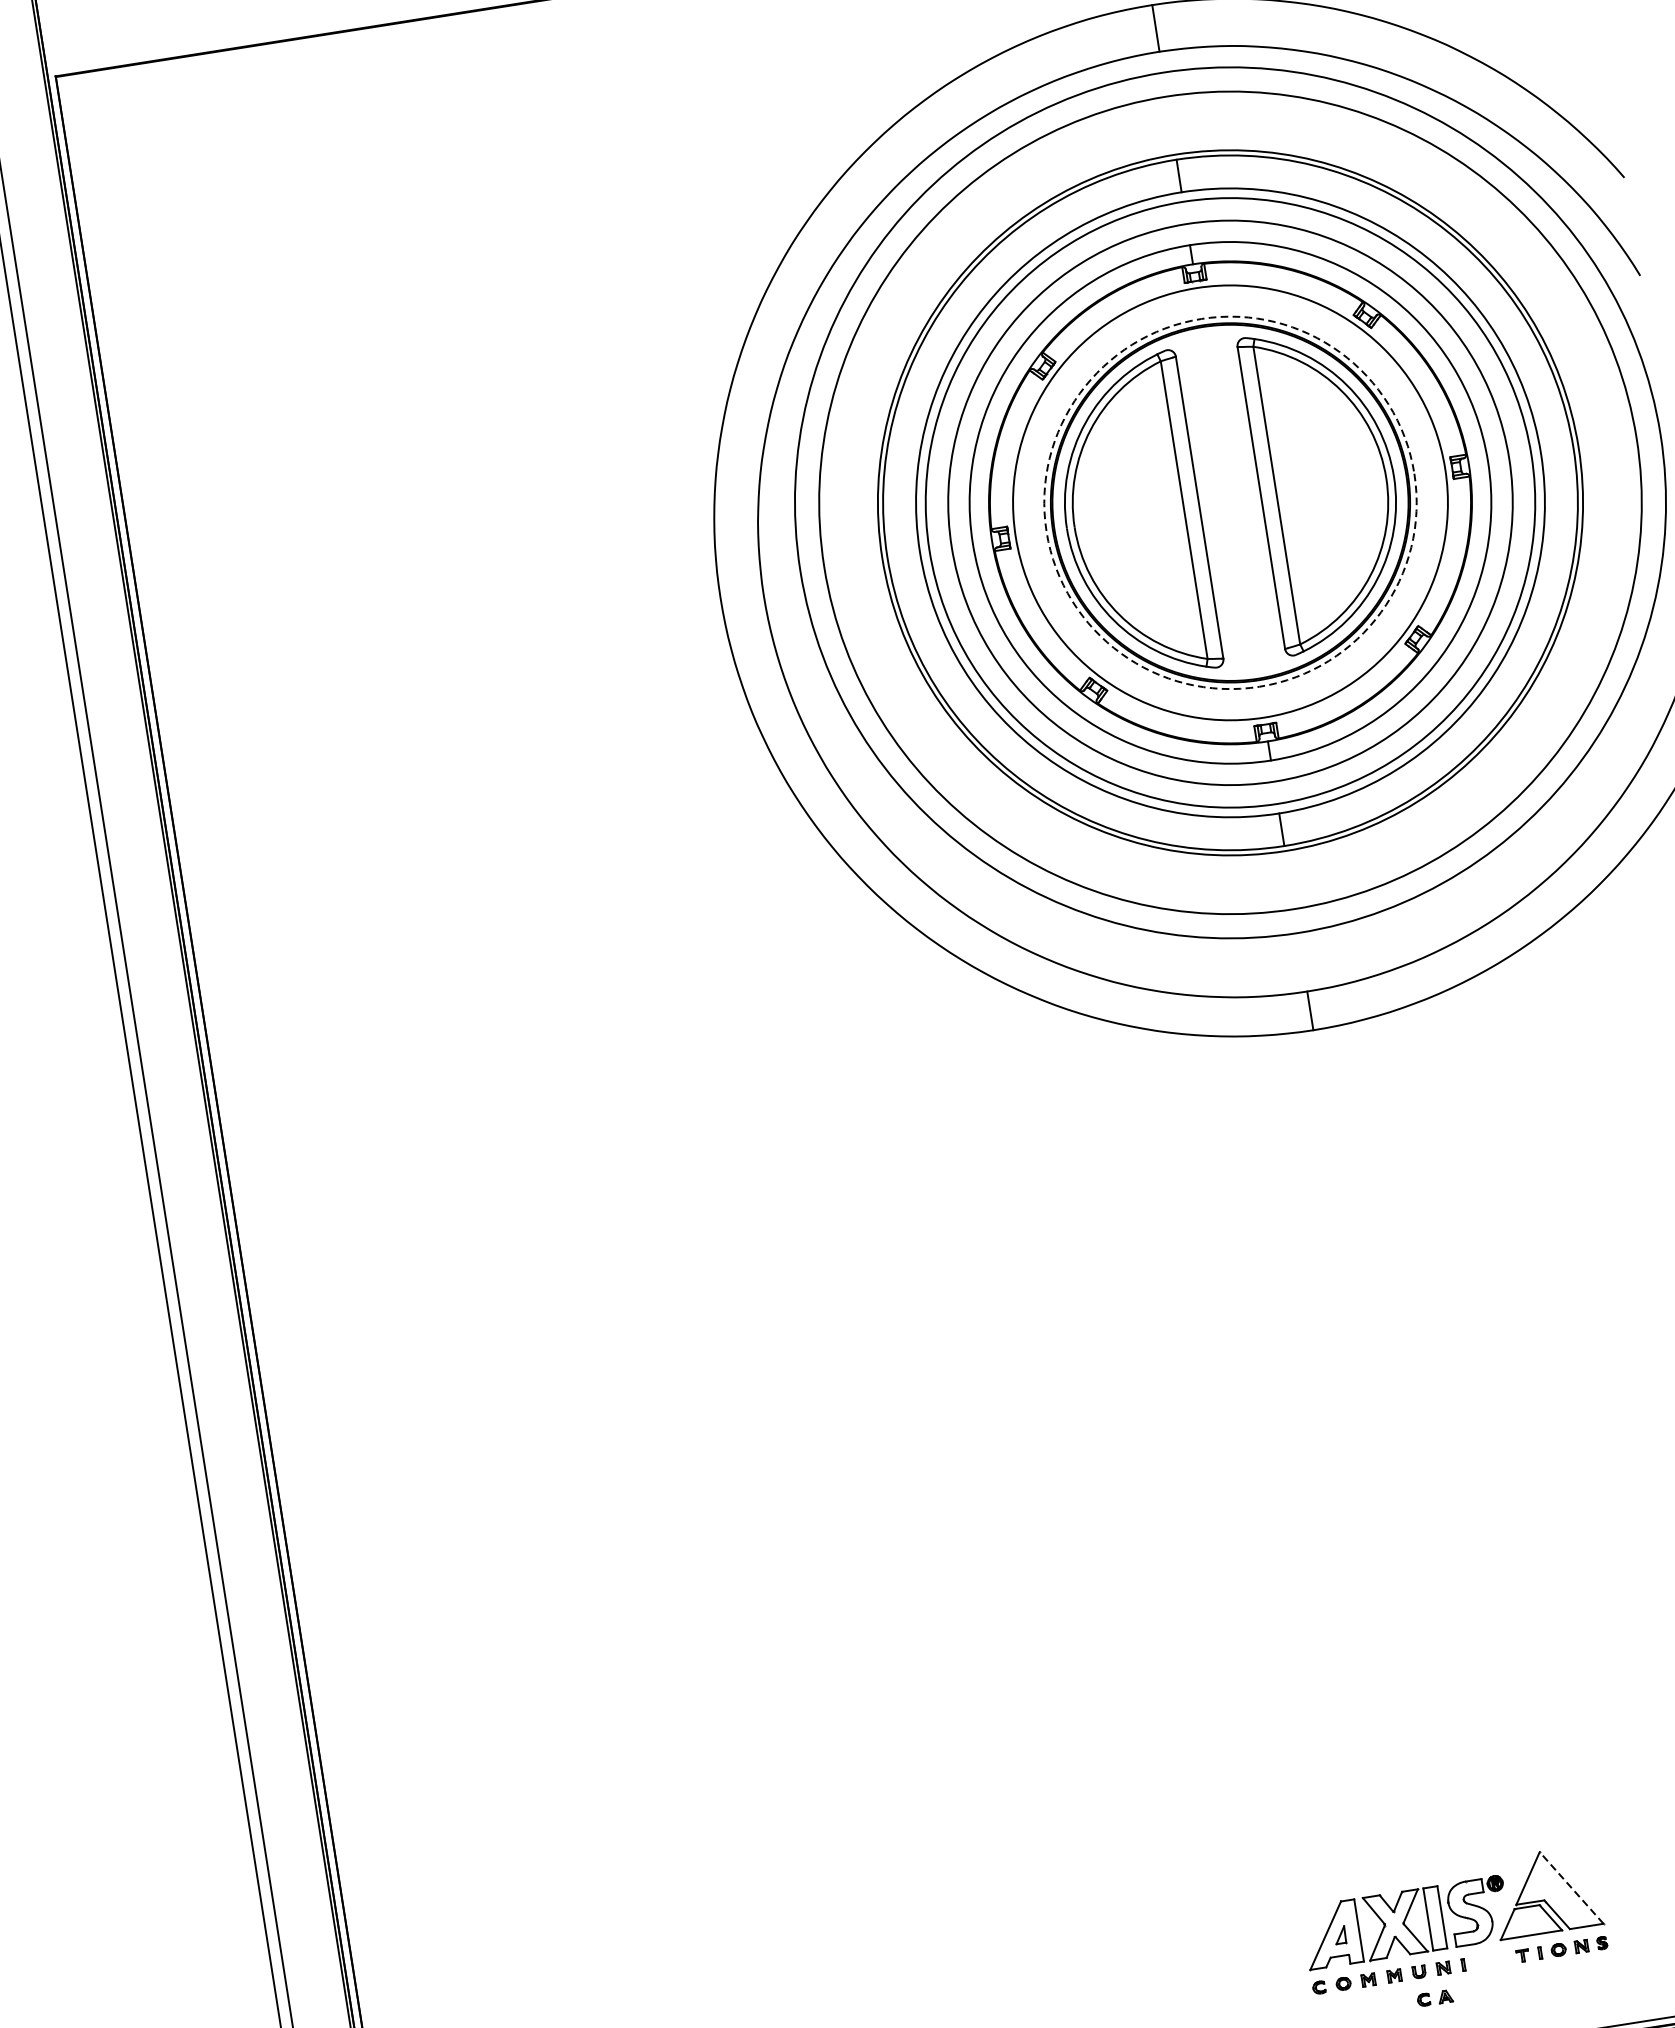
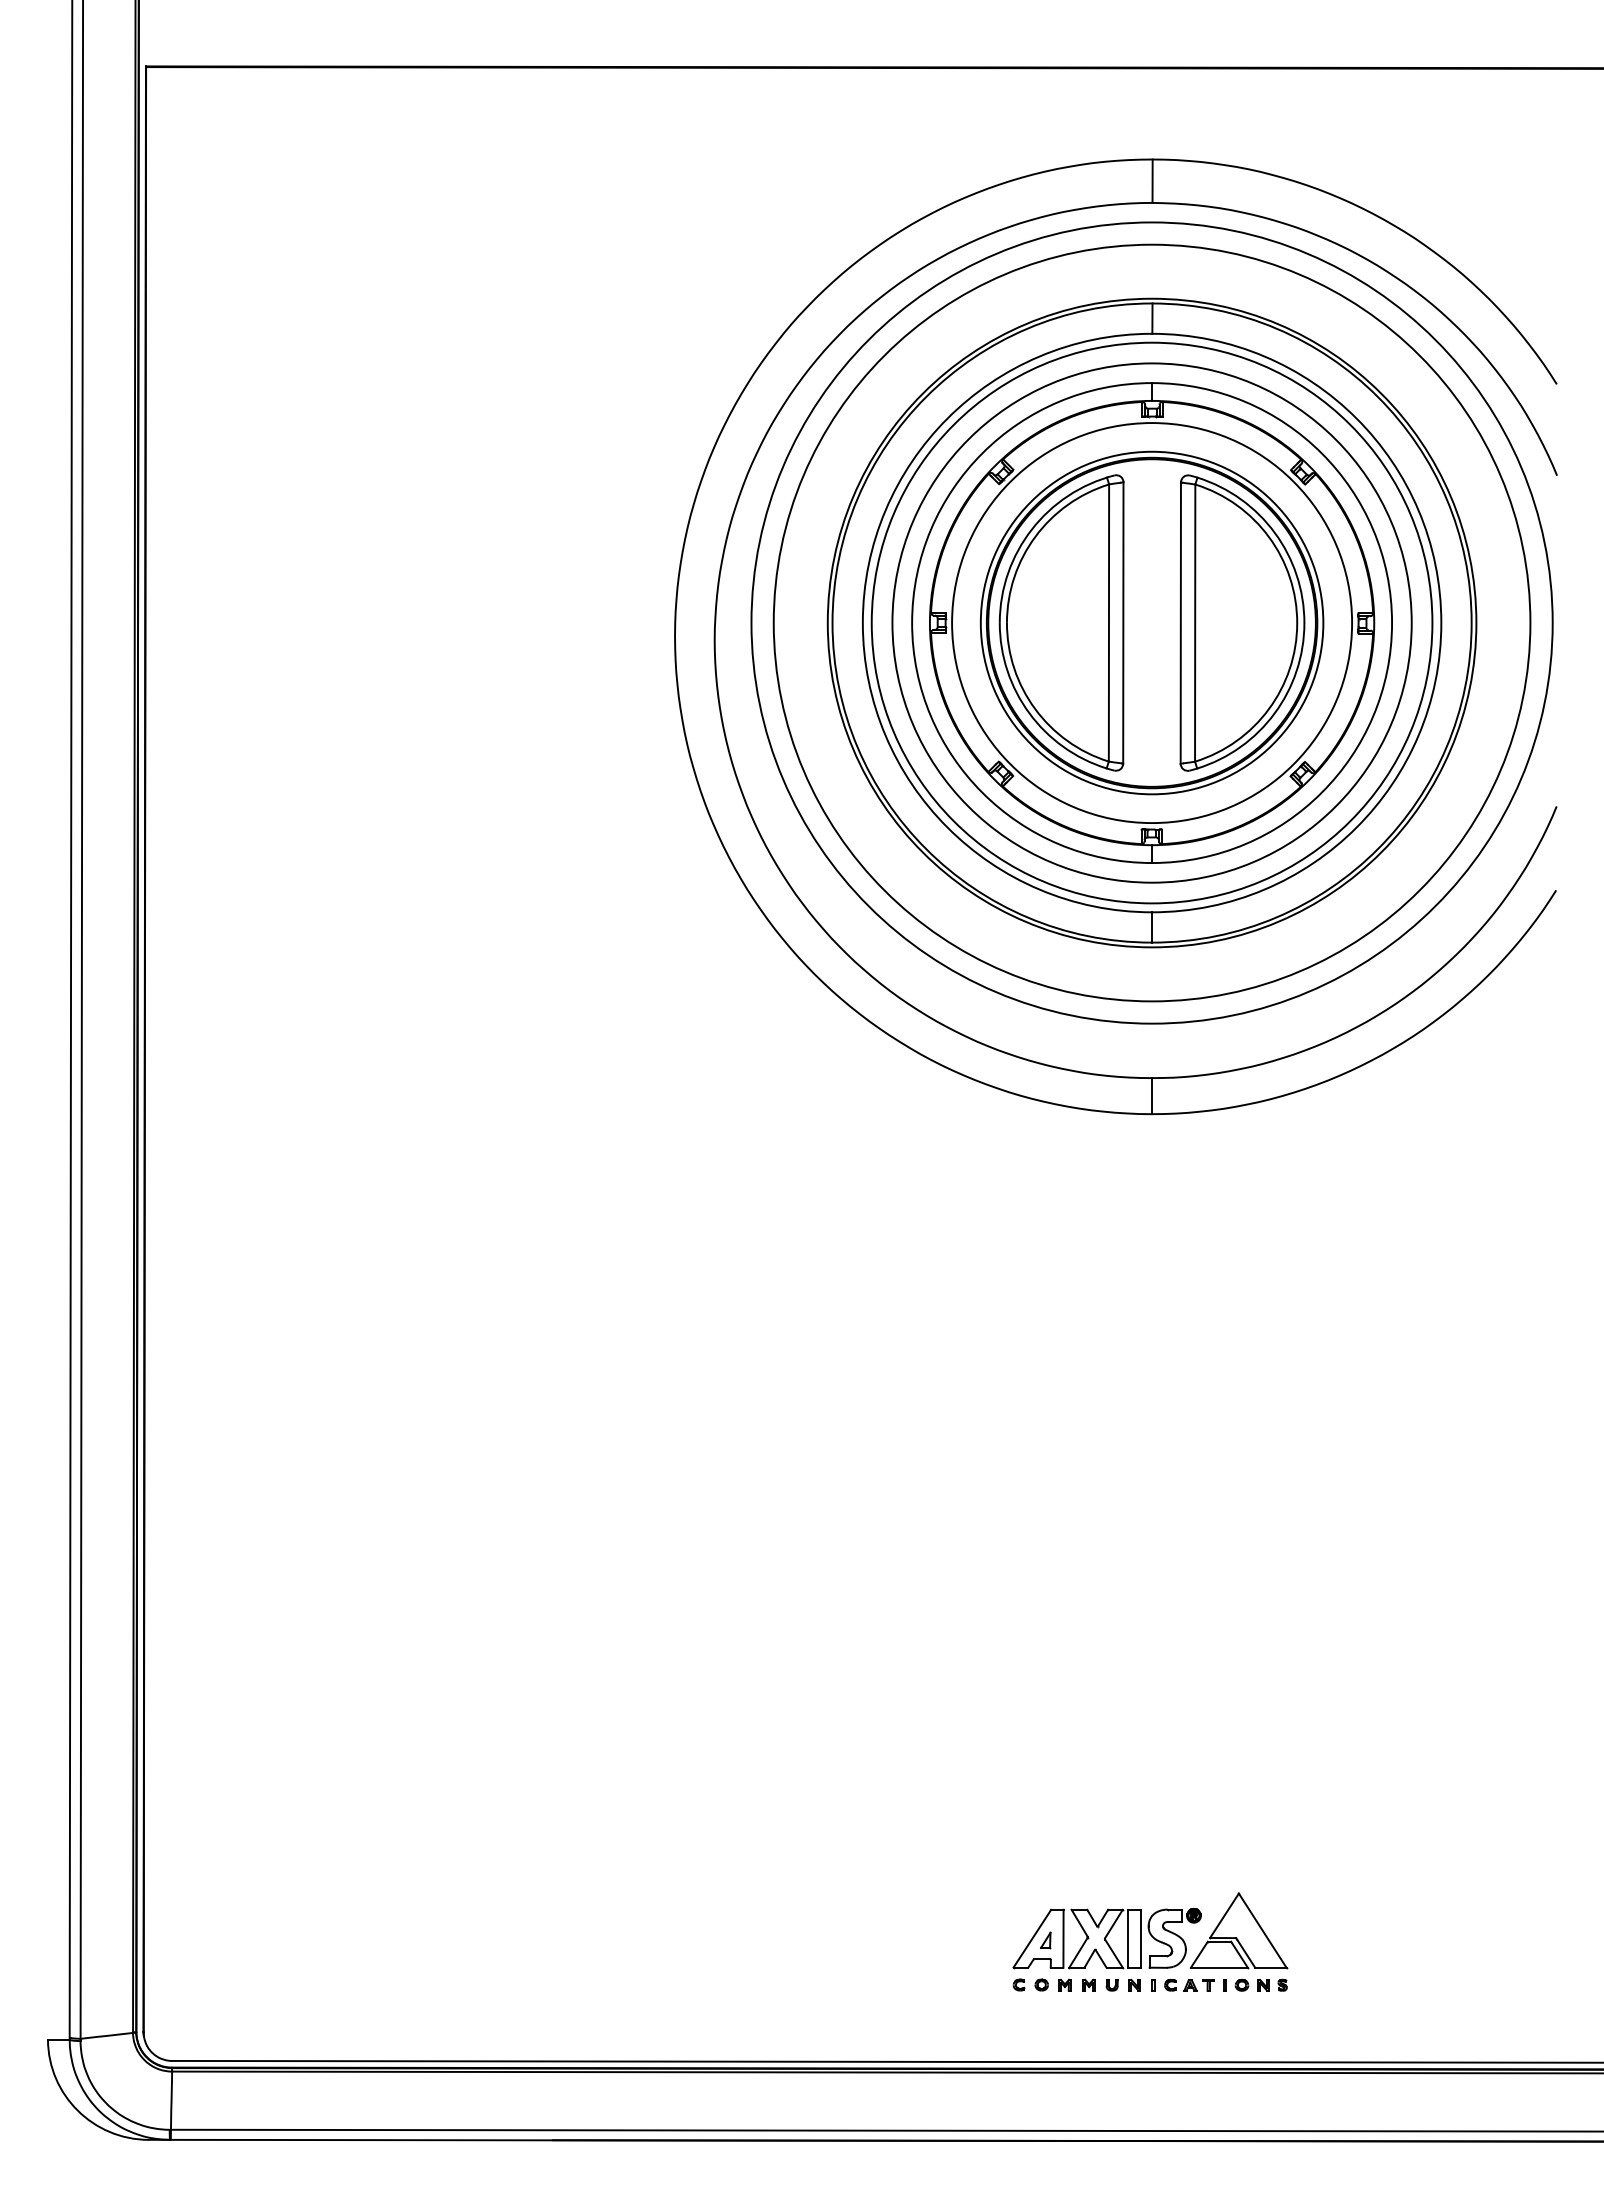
circle: (1229, 502) -> (1151, 622), dashed -> solid
line: (1571, 1887) -> (1262, 1930), dashed -> solid
part: (1434, 1997) -> (1180, 1984), moved

